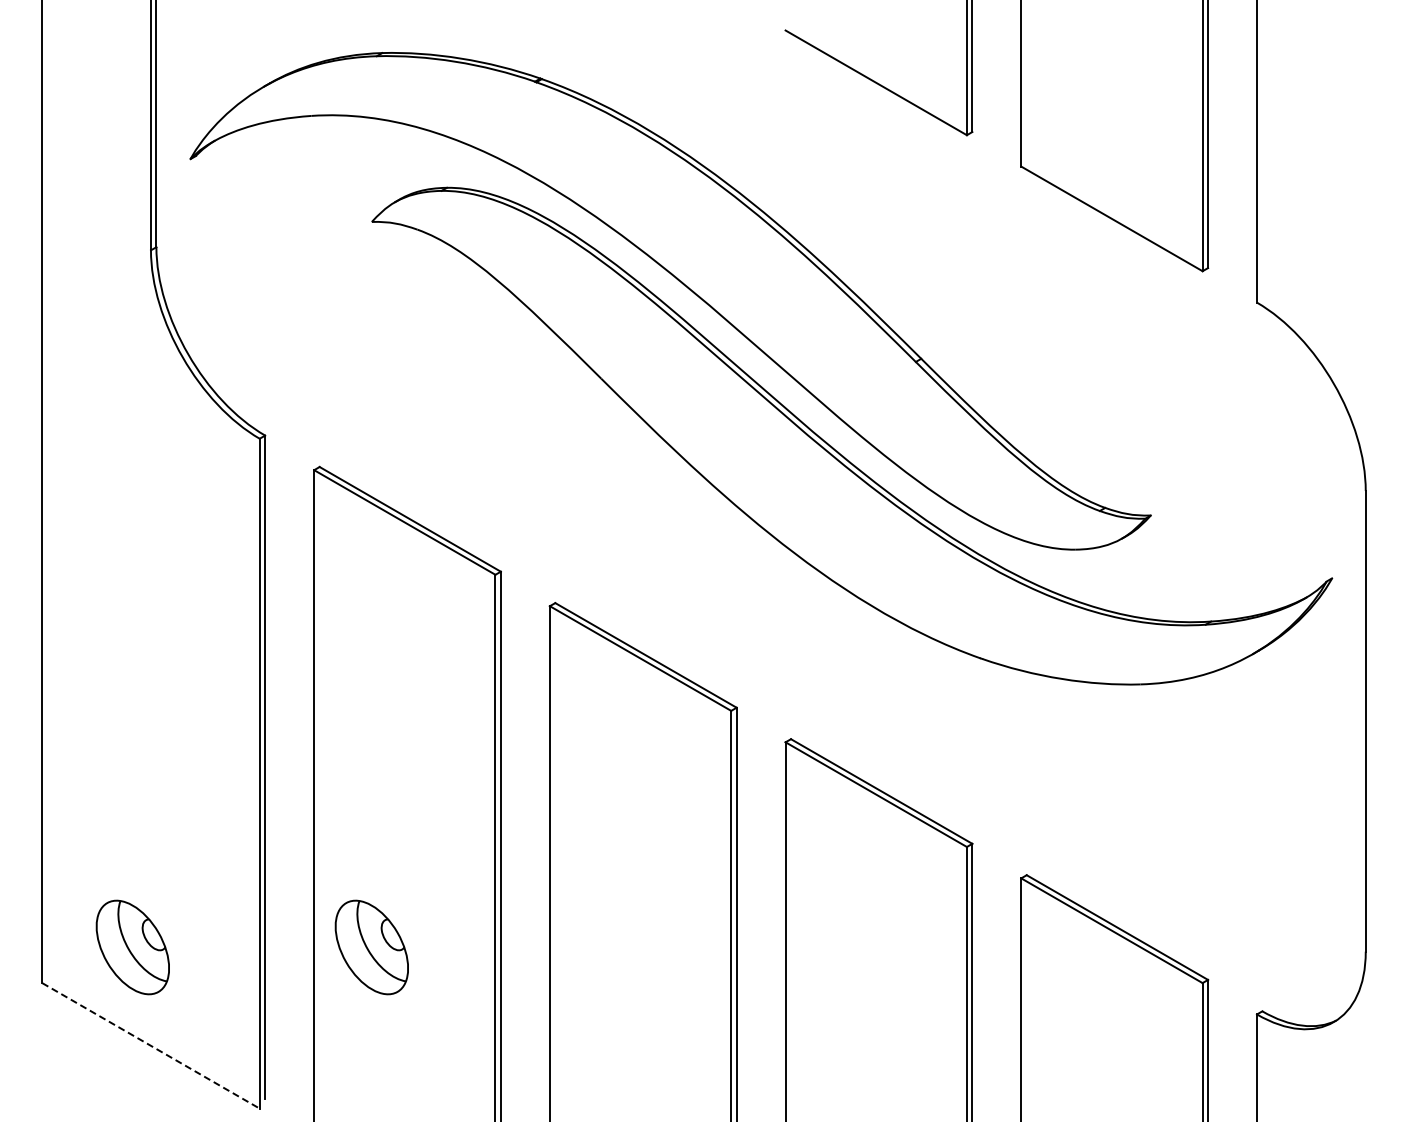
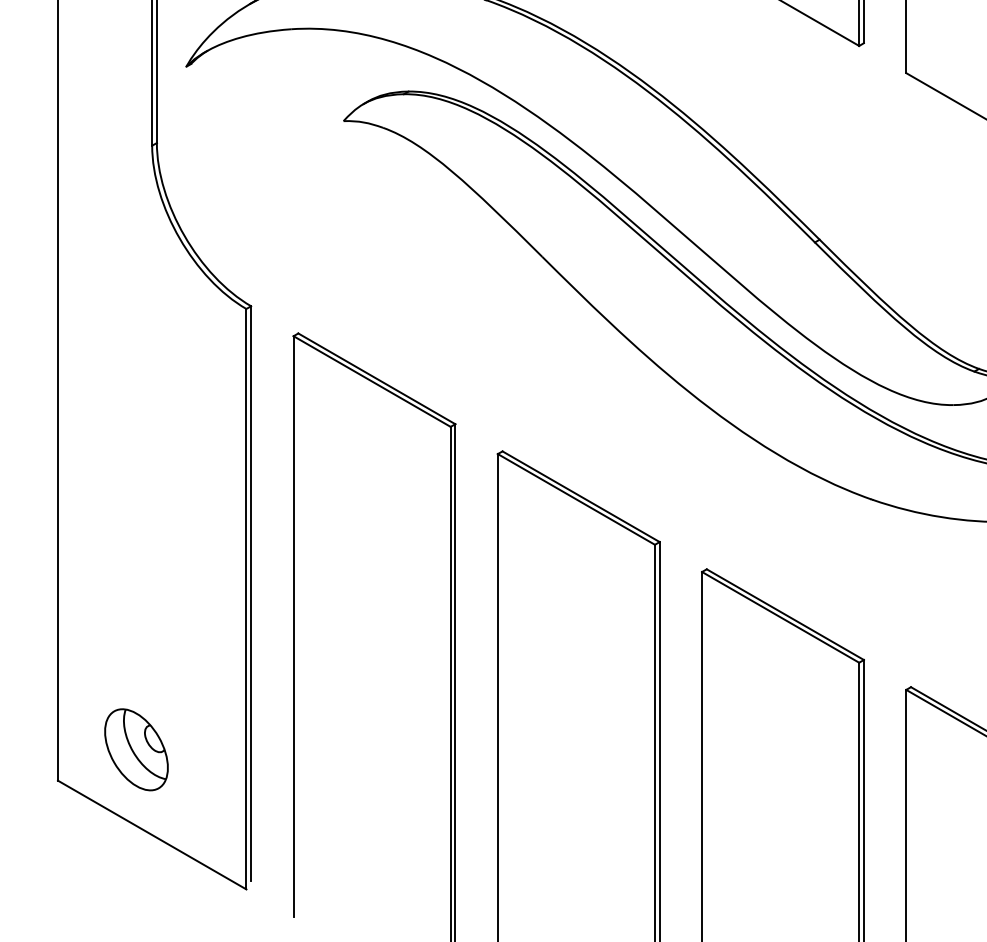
part: (371, 947) -> (343, 749), removed
line: (151, 1045) -> (152, 834), dashed -> solid

